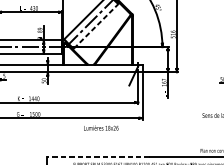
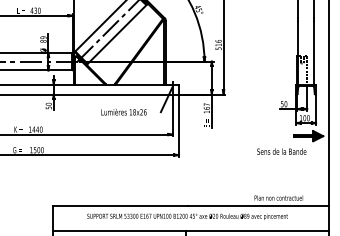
line: (96, 26) -> (117, 34), dashed -> solid
text: (100, 128) -> (123, 112), moved
line: (98, 156) -> (120, 205), dashed -> solid

